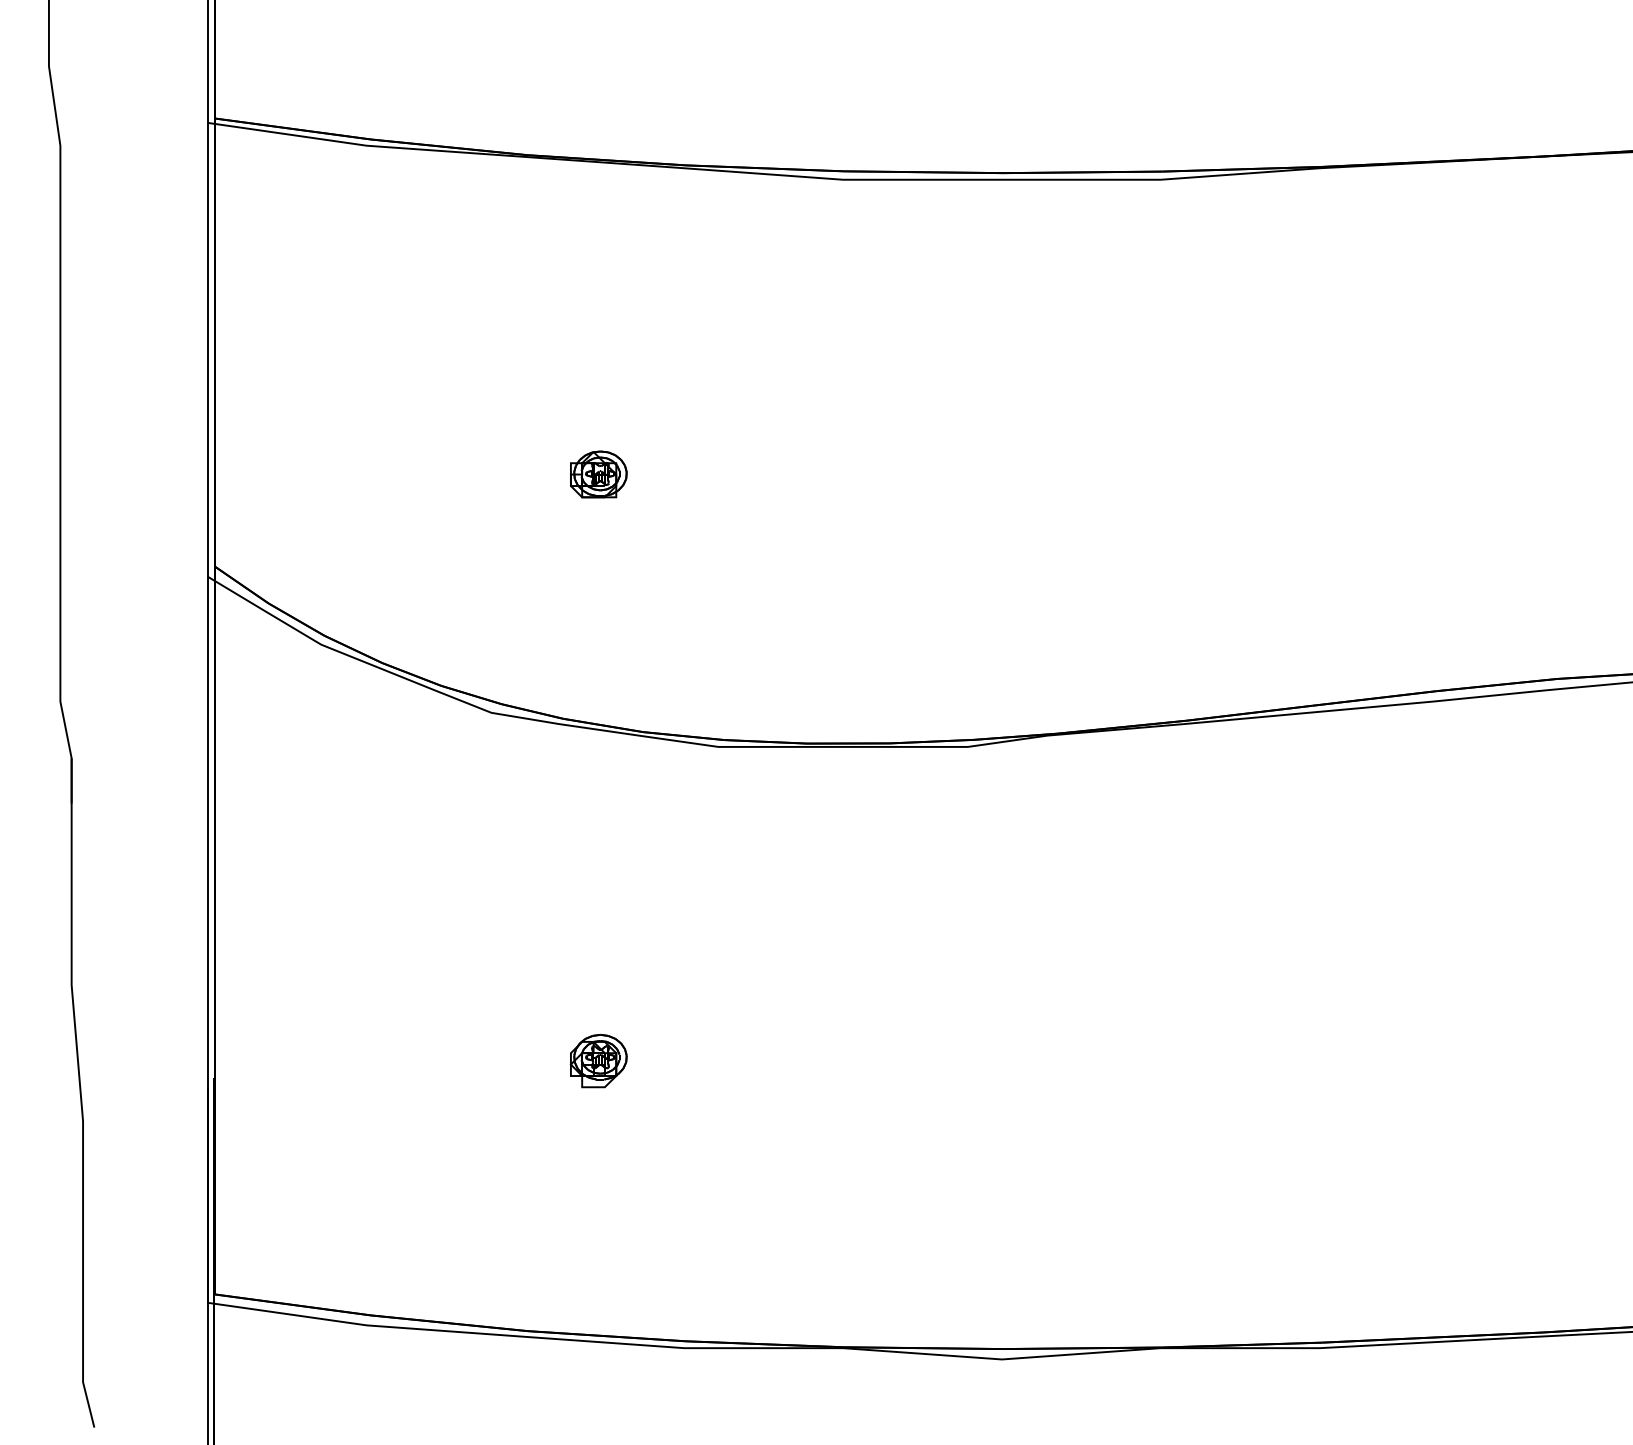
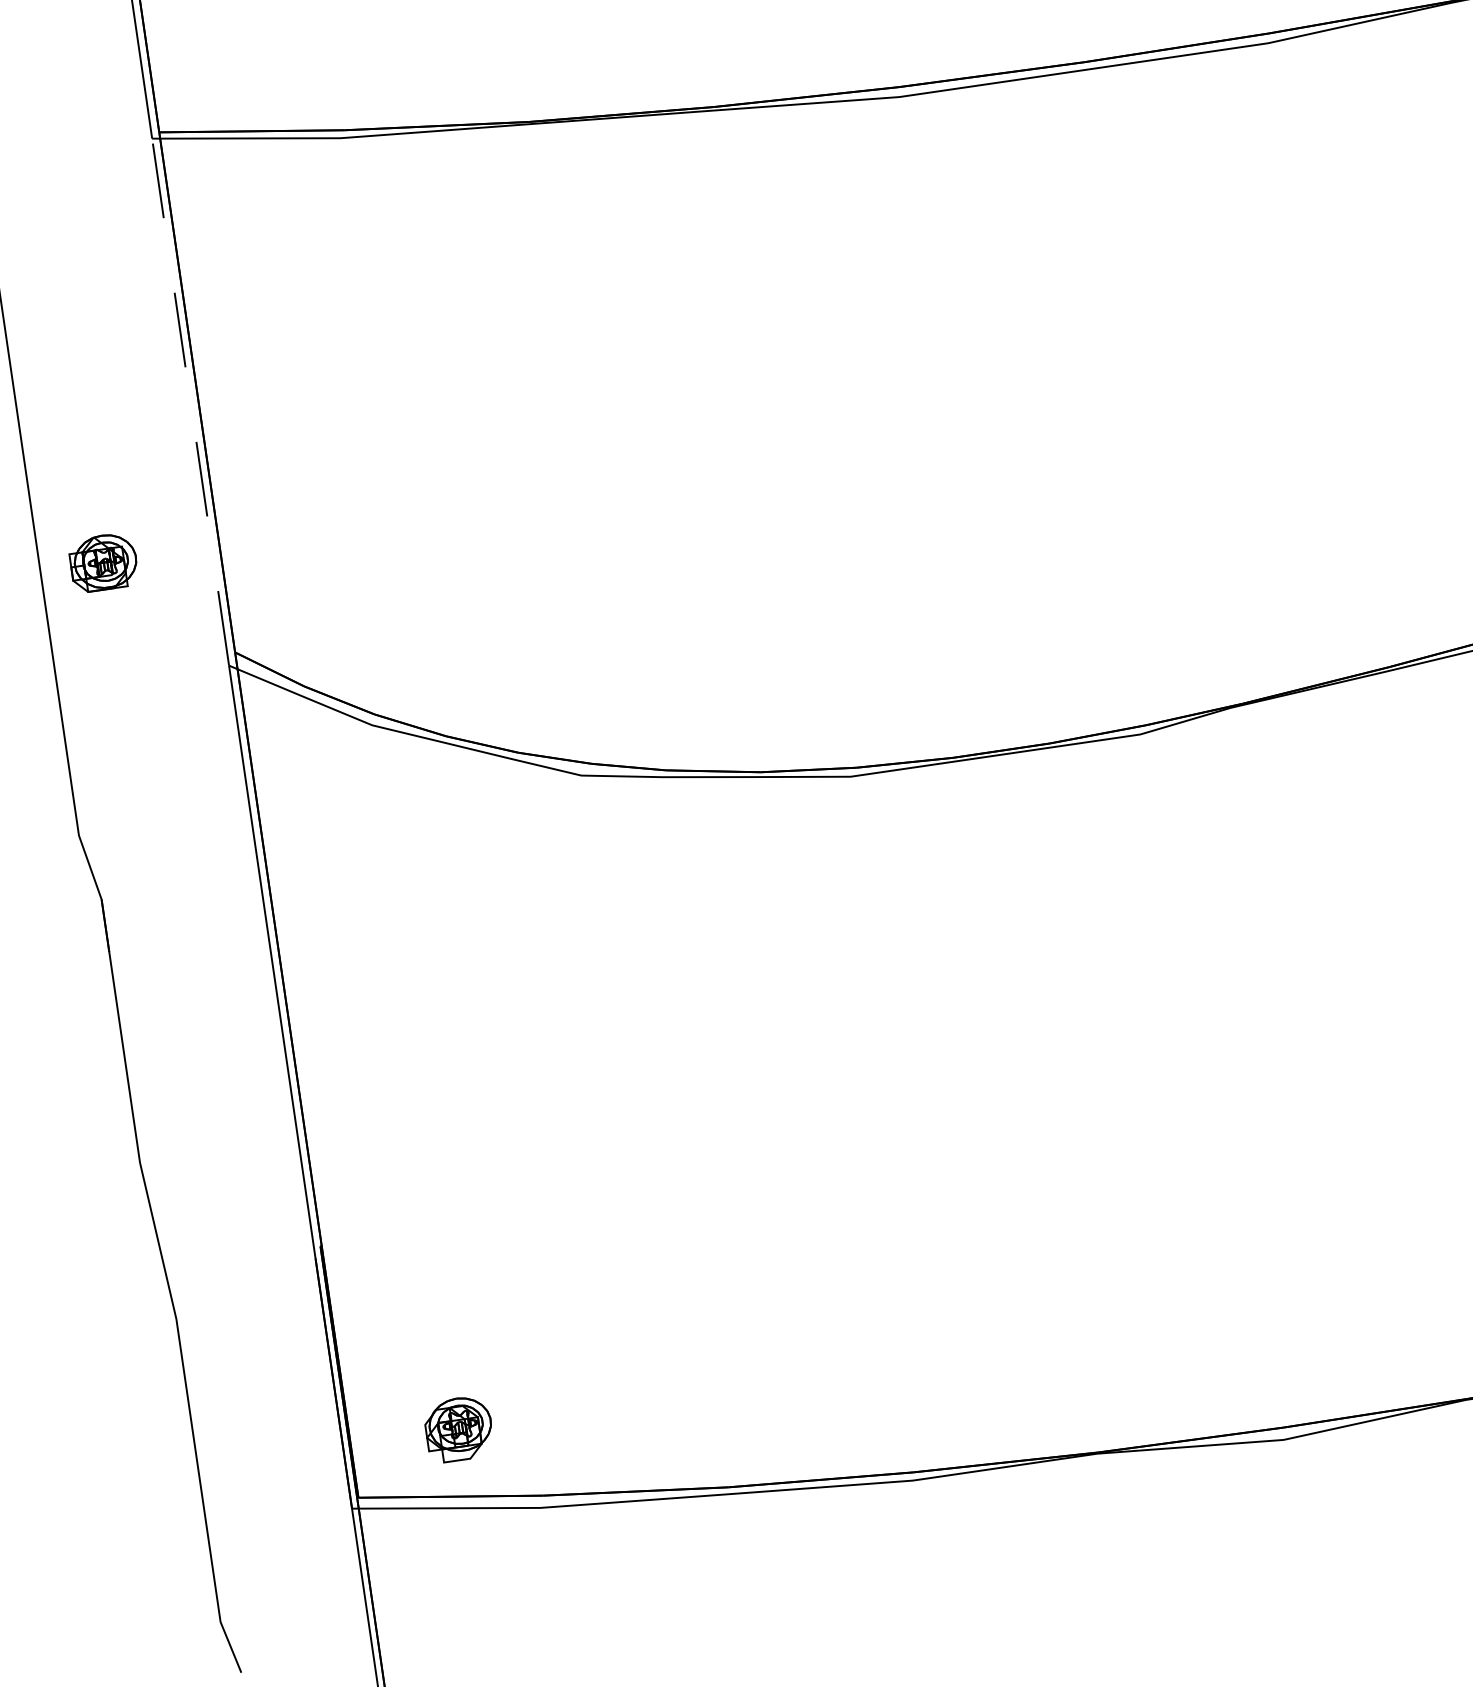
line: (207, 349) -> (190, 401), solid -> dashed
part: (598, 474) -> (103, 562), moved
part: (598, 1060) -> (458, 1428), moved

